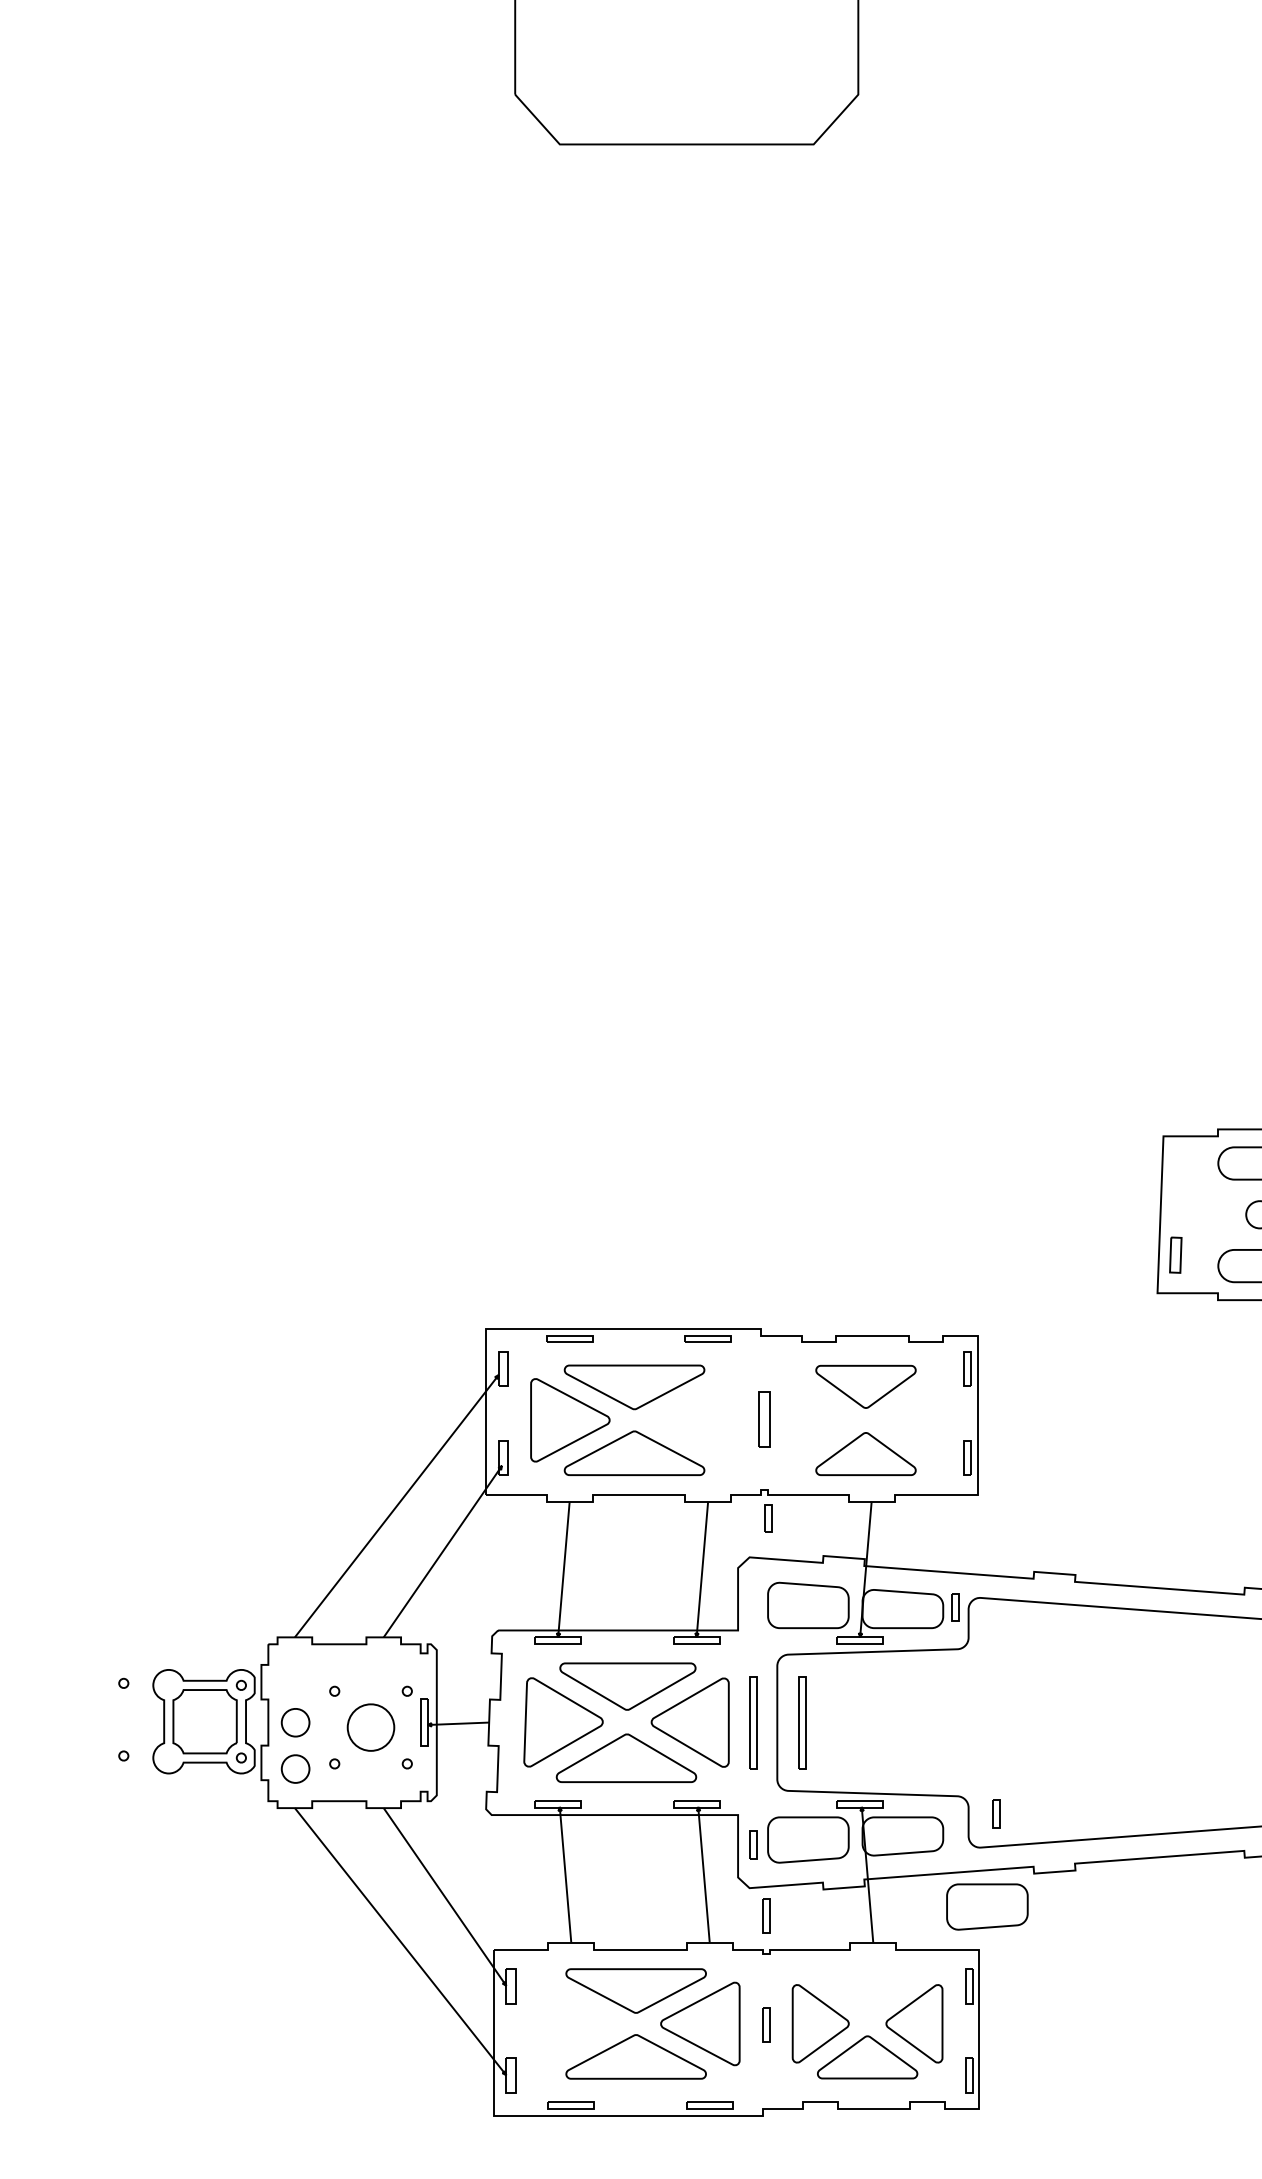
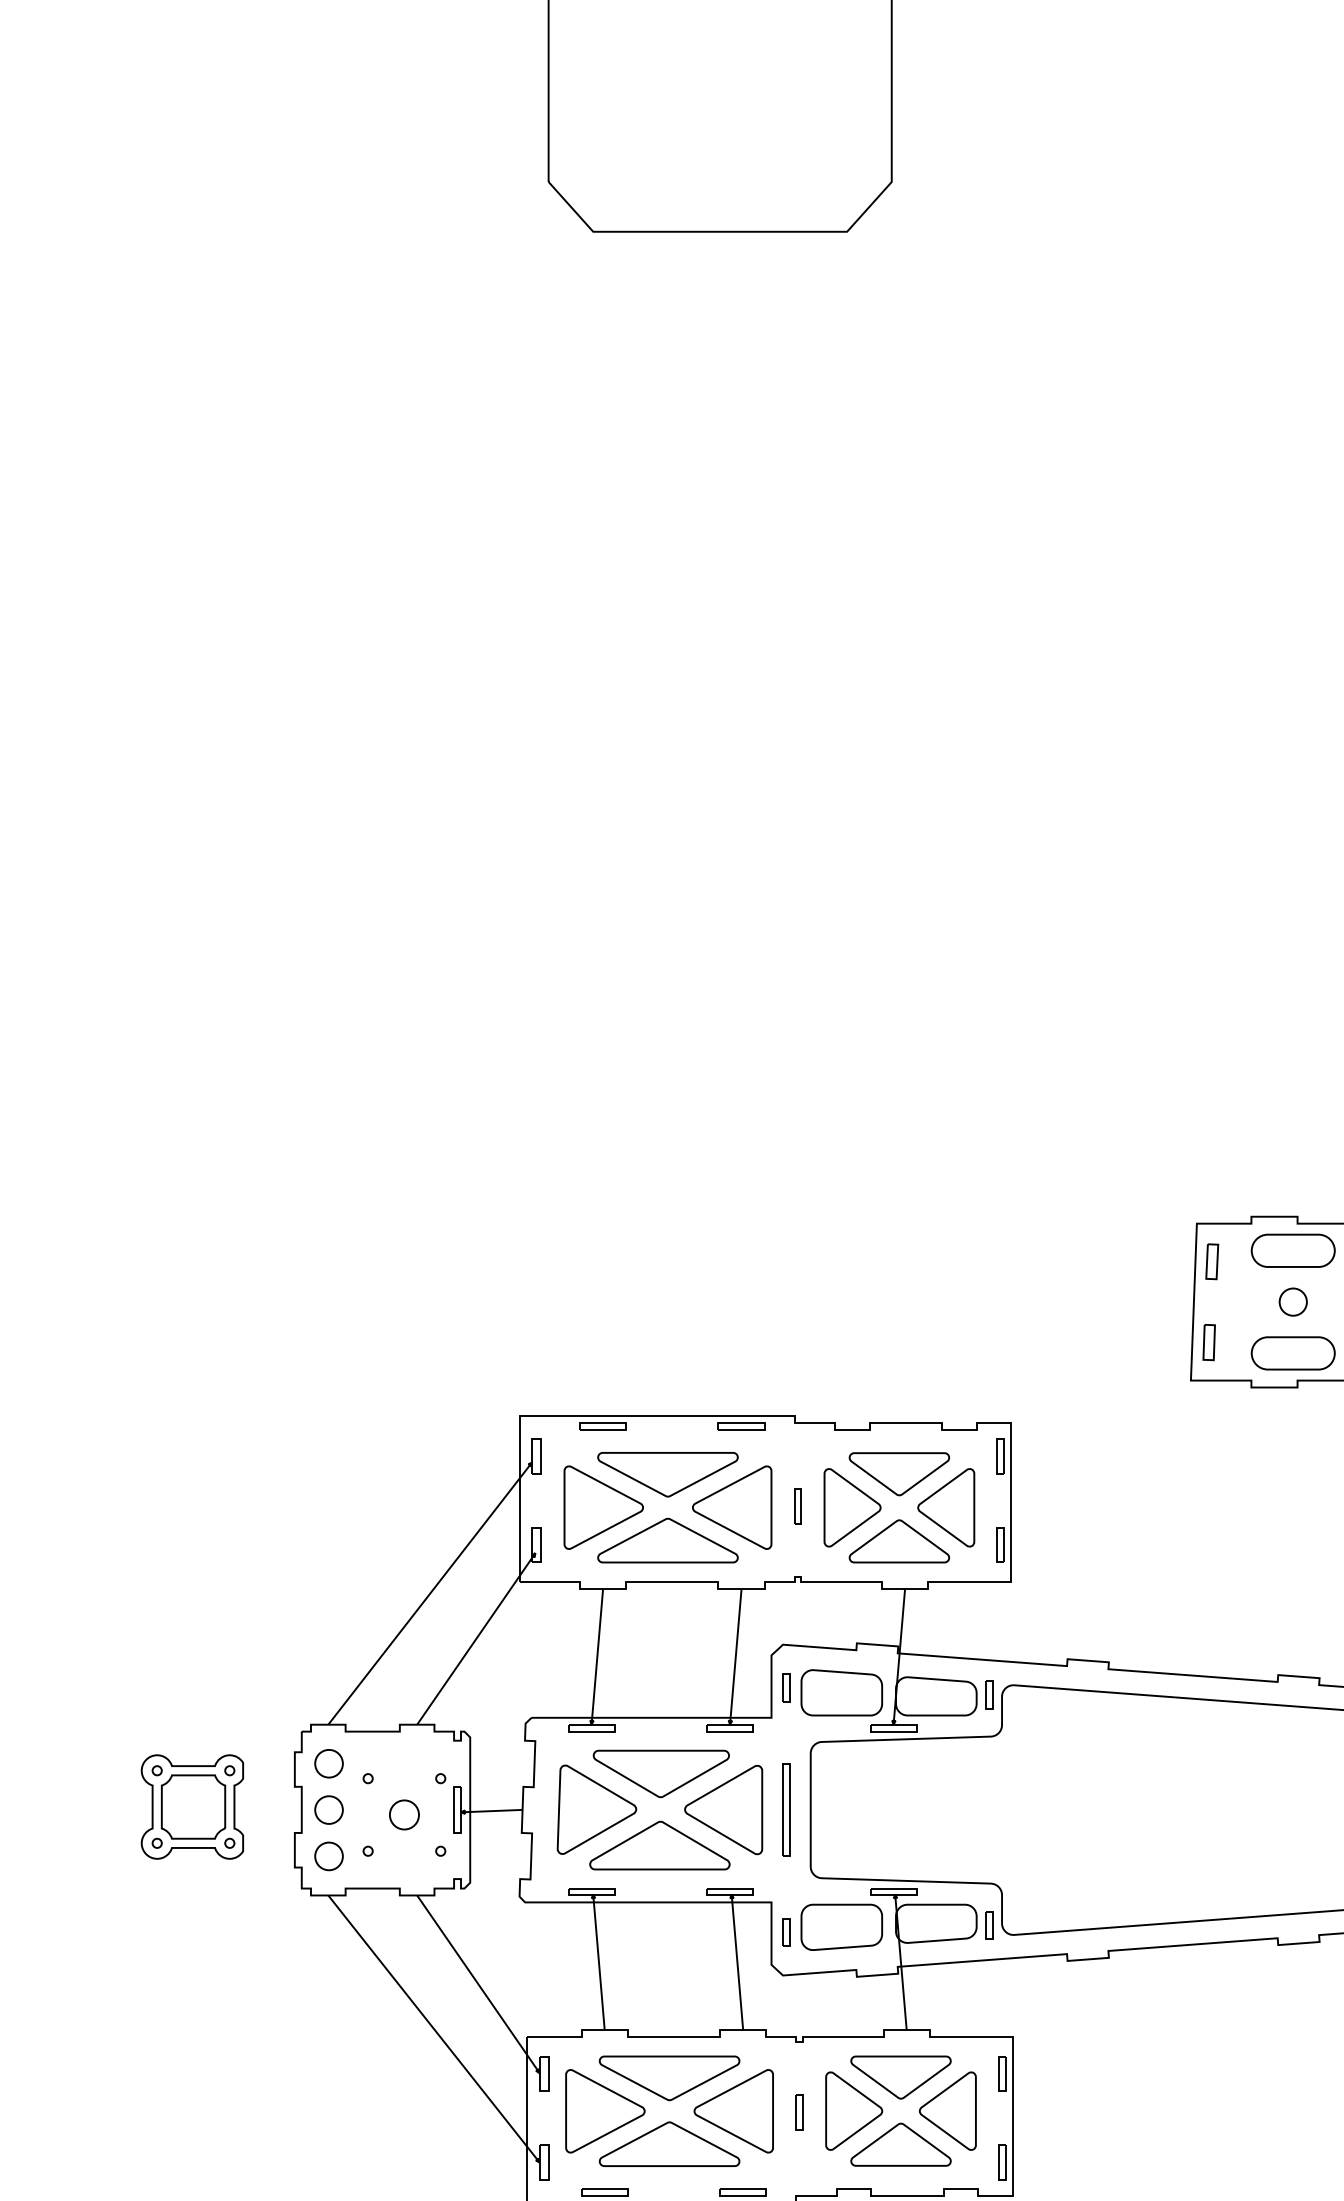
part: (1179, 1174) -> (1212, 1261), added
part: (764, 1419) -> (797, 1506), size x0.62
part: (699, 1420) -> (732, 1507), added
part: (819, 1420) -> (852, 1507), added
part: (913, 1420) -> (946, 1507), added
part: (768, 1518) -> (786, 1687), moved
part: (295, 1676) -> (328, 1763), added
part: (203, 1721) -> (191, 1806), moved
part: (802, 1722) -> (835, 1809), removed
part: (371, 1727) -> (404, 1814), size x0.62
part: (997, 1814) -> (989, 1925), moved
part: (987, 1906) -> (1020, 1993), removed
part: (766, 1916) -> (799, 2003), removed
part: (867, 1990) -> (900, 2077), added
part: (572, 2024) -> (605, 2111), added

